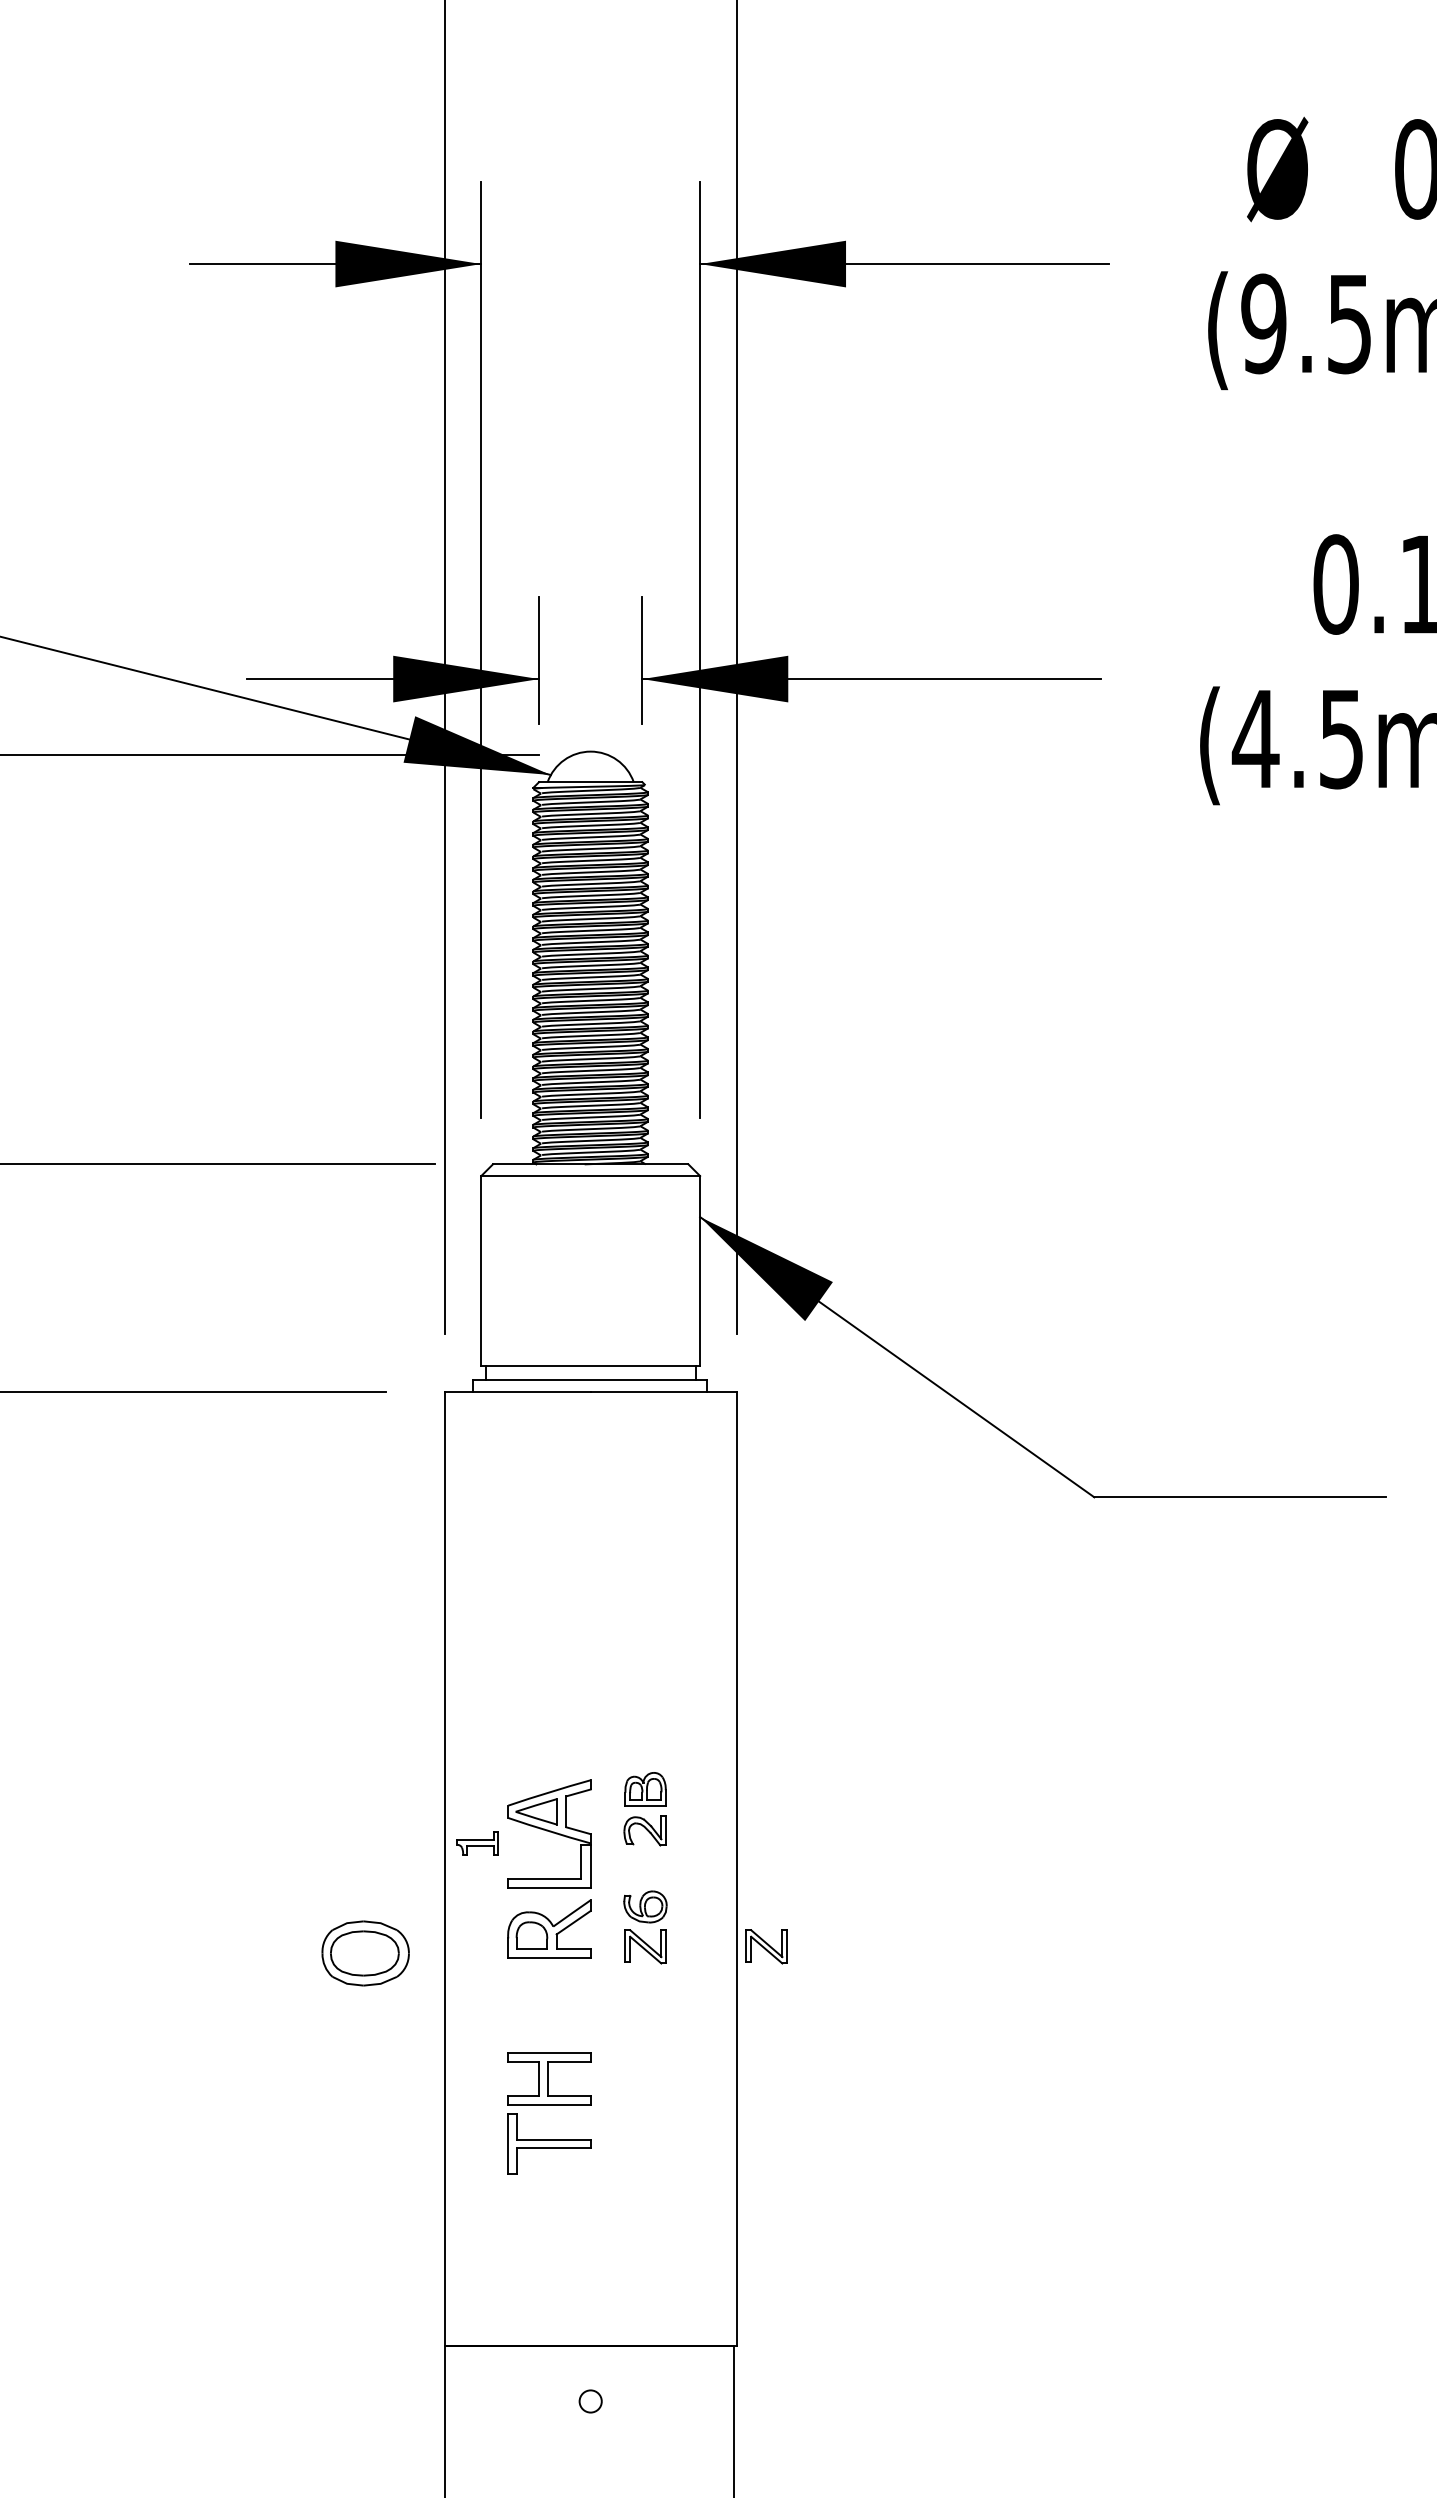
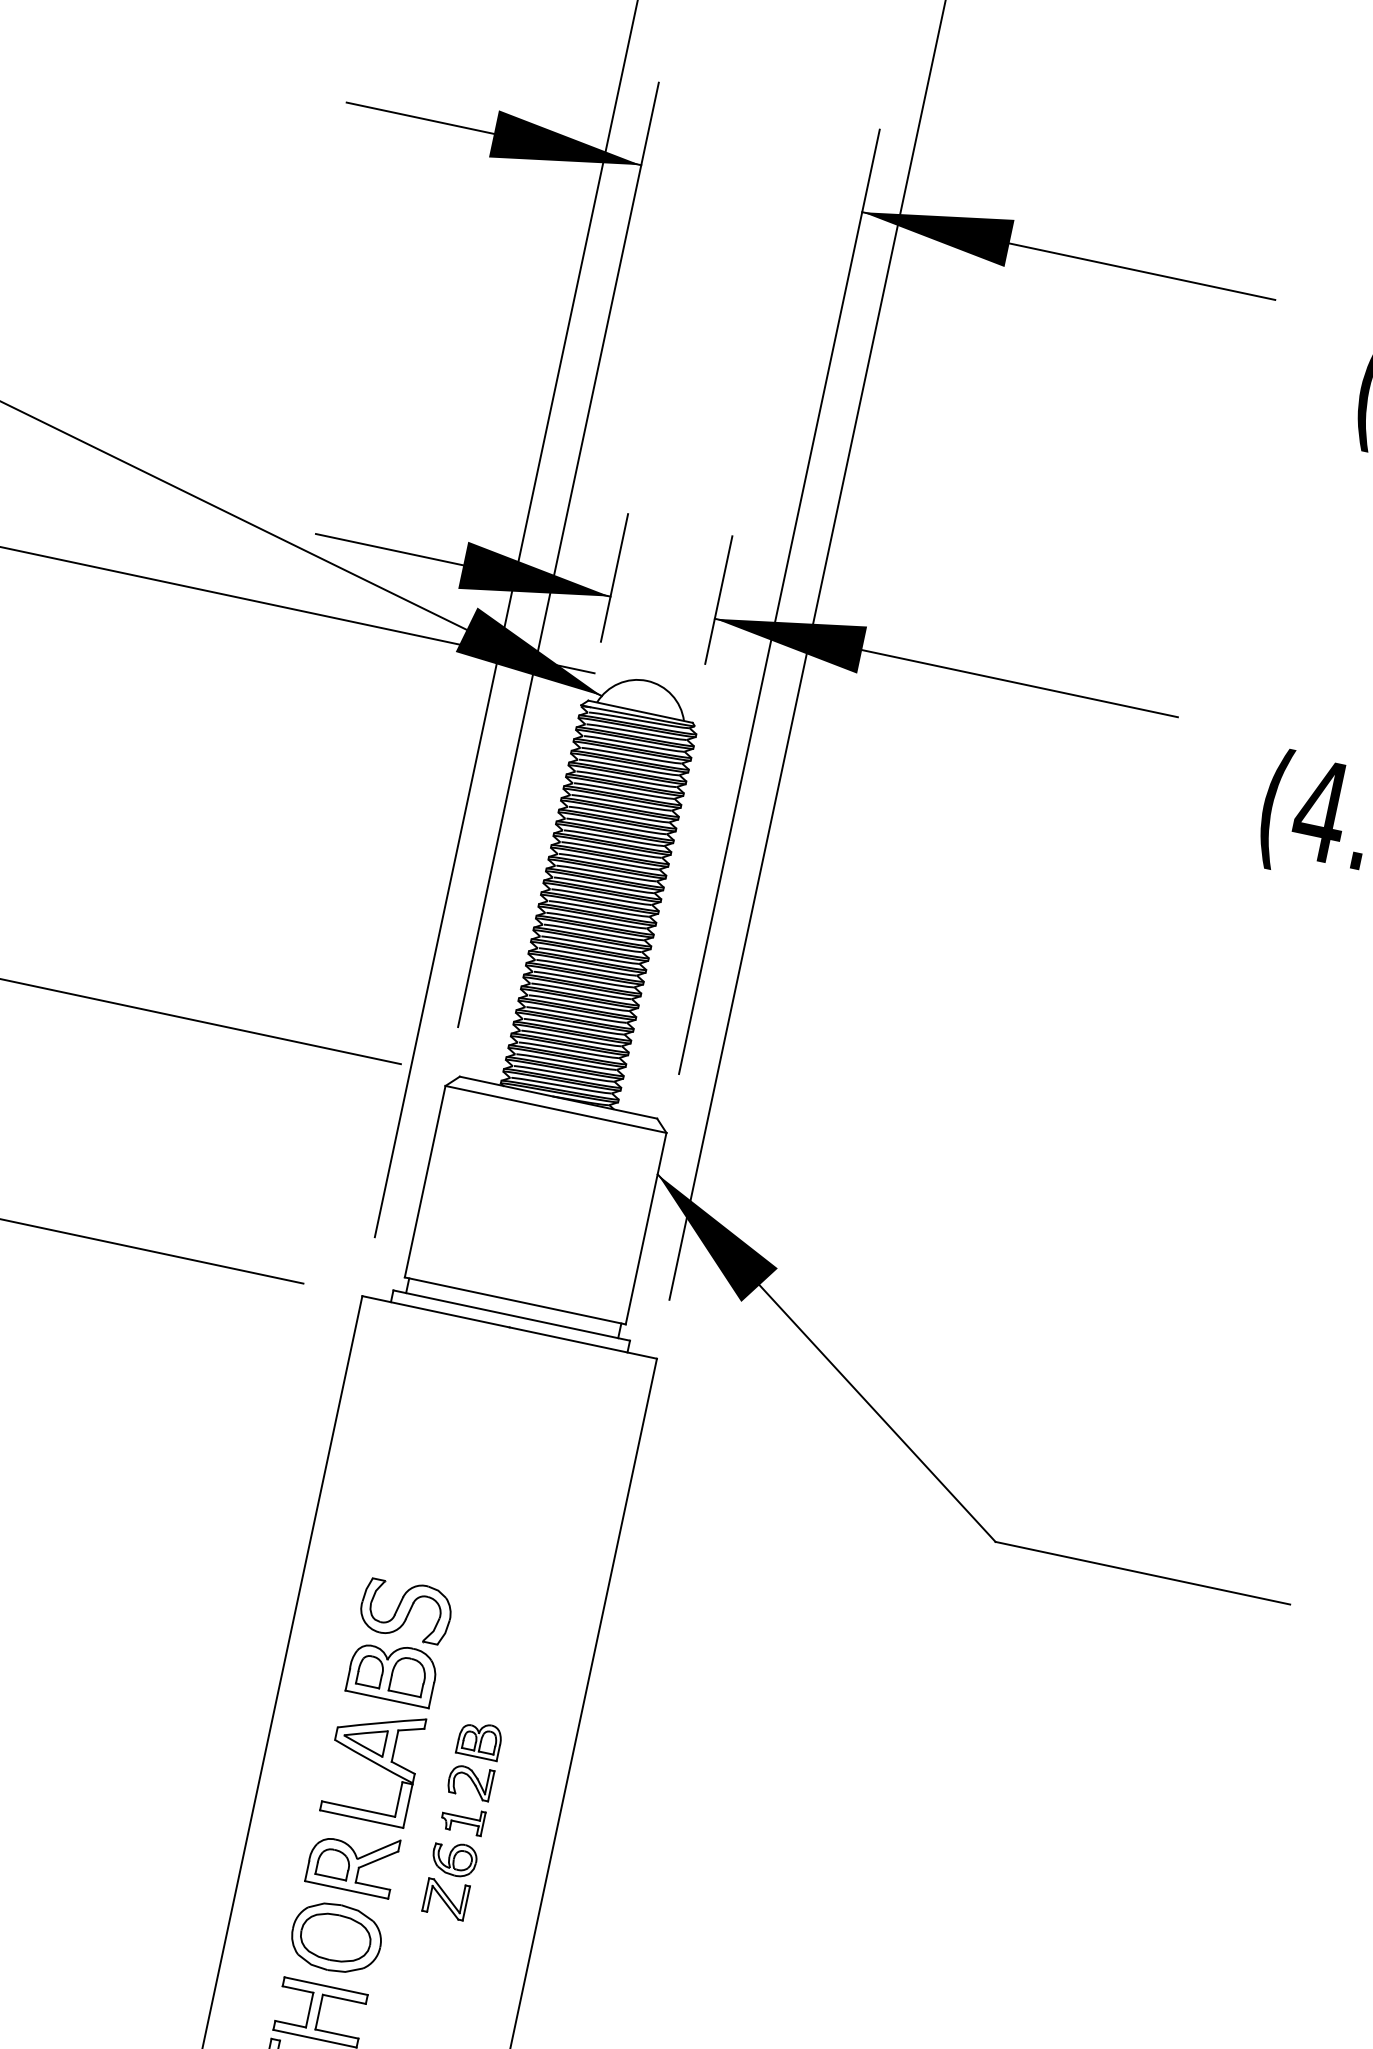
part: (553, 1716) -> (402, 1647), added
part: (477, 1843) -> (462, 1820), moved
part: (766, 1946) -> (568, 1925), removed
part: (365, 1953) -> (336, 1938), moved

